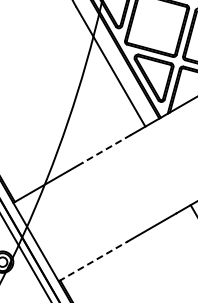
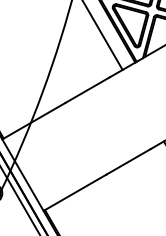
line: (106, 149) -> (87, 90), dashed -> solid
line: (93, 261) -> (75, 192), dashed -> solid

